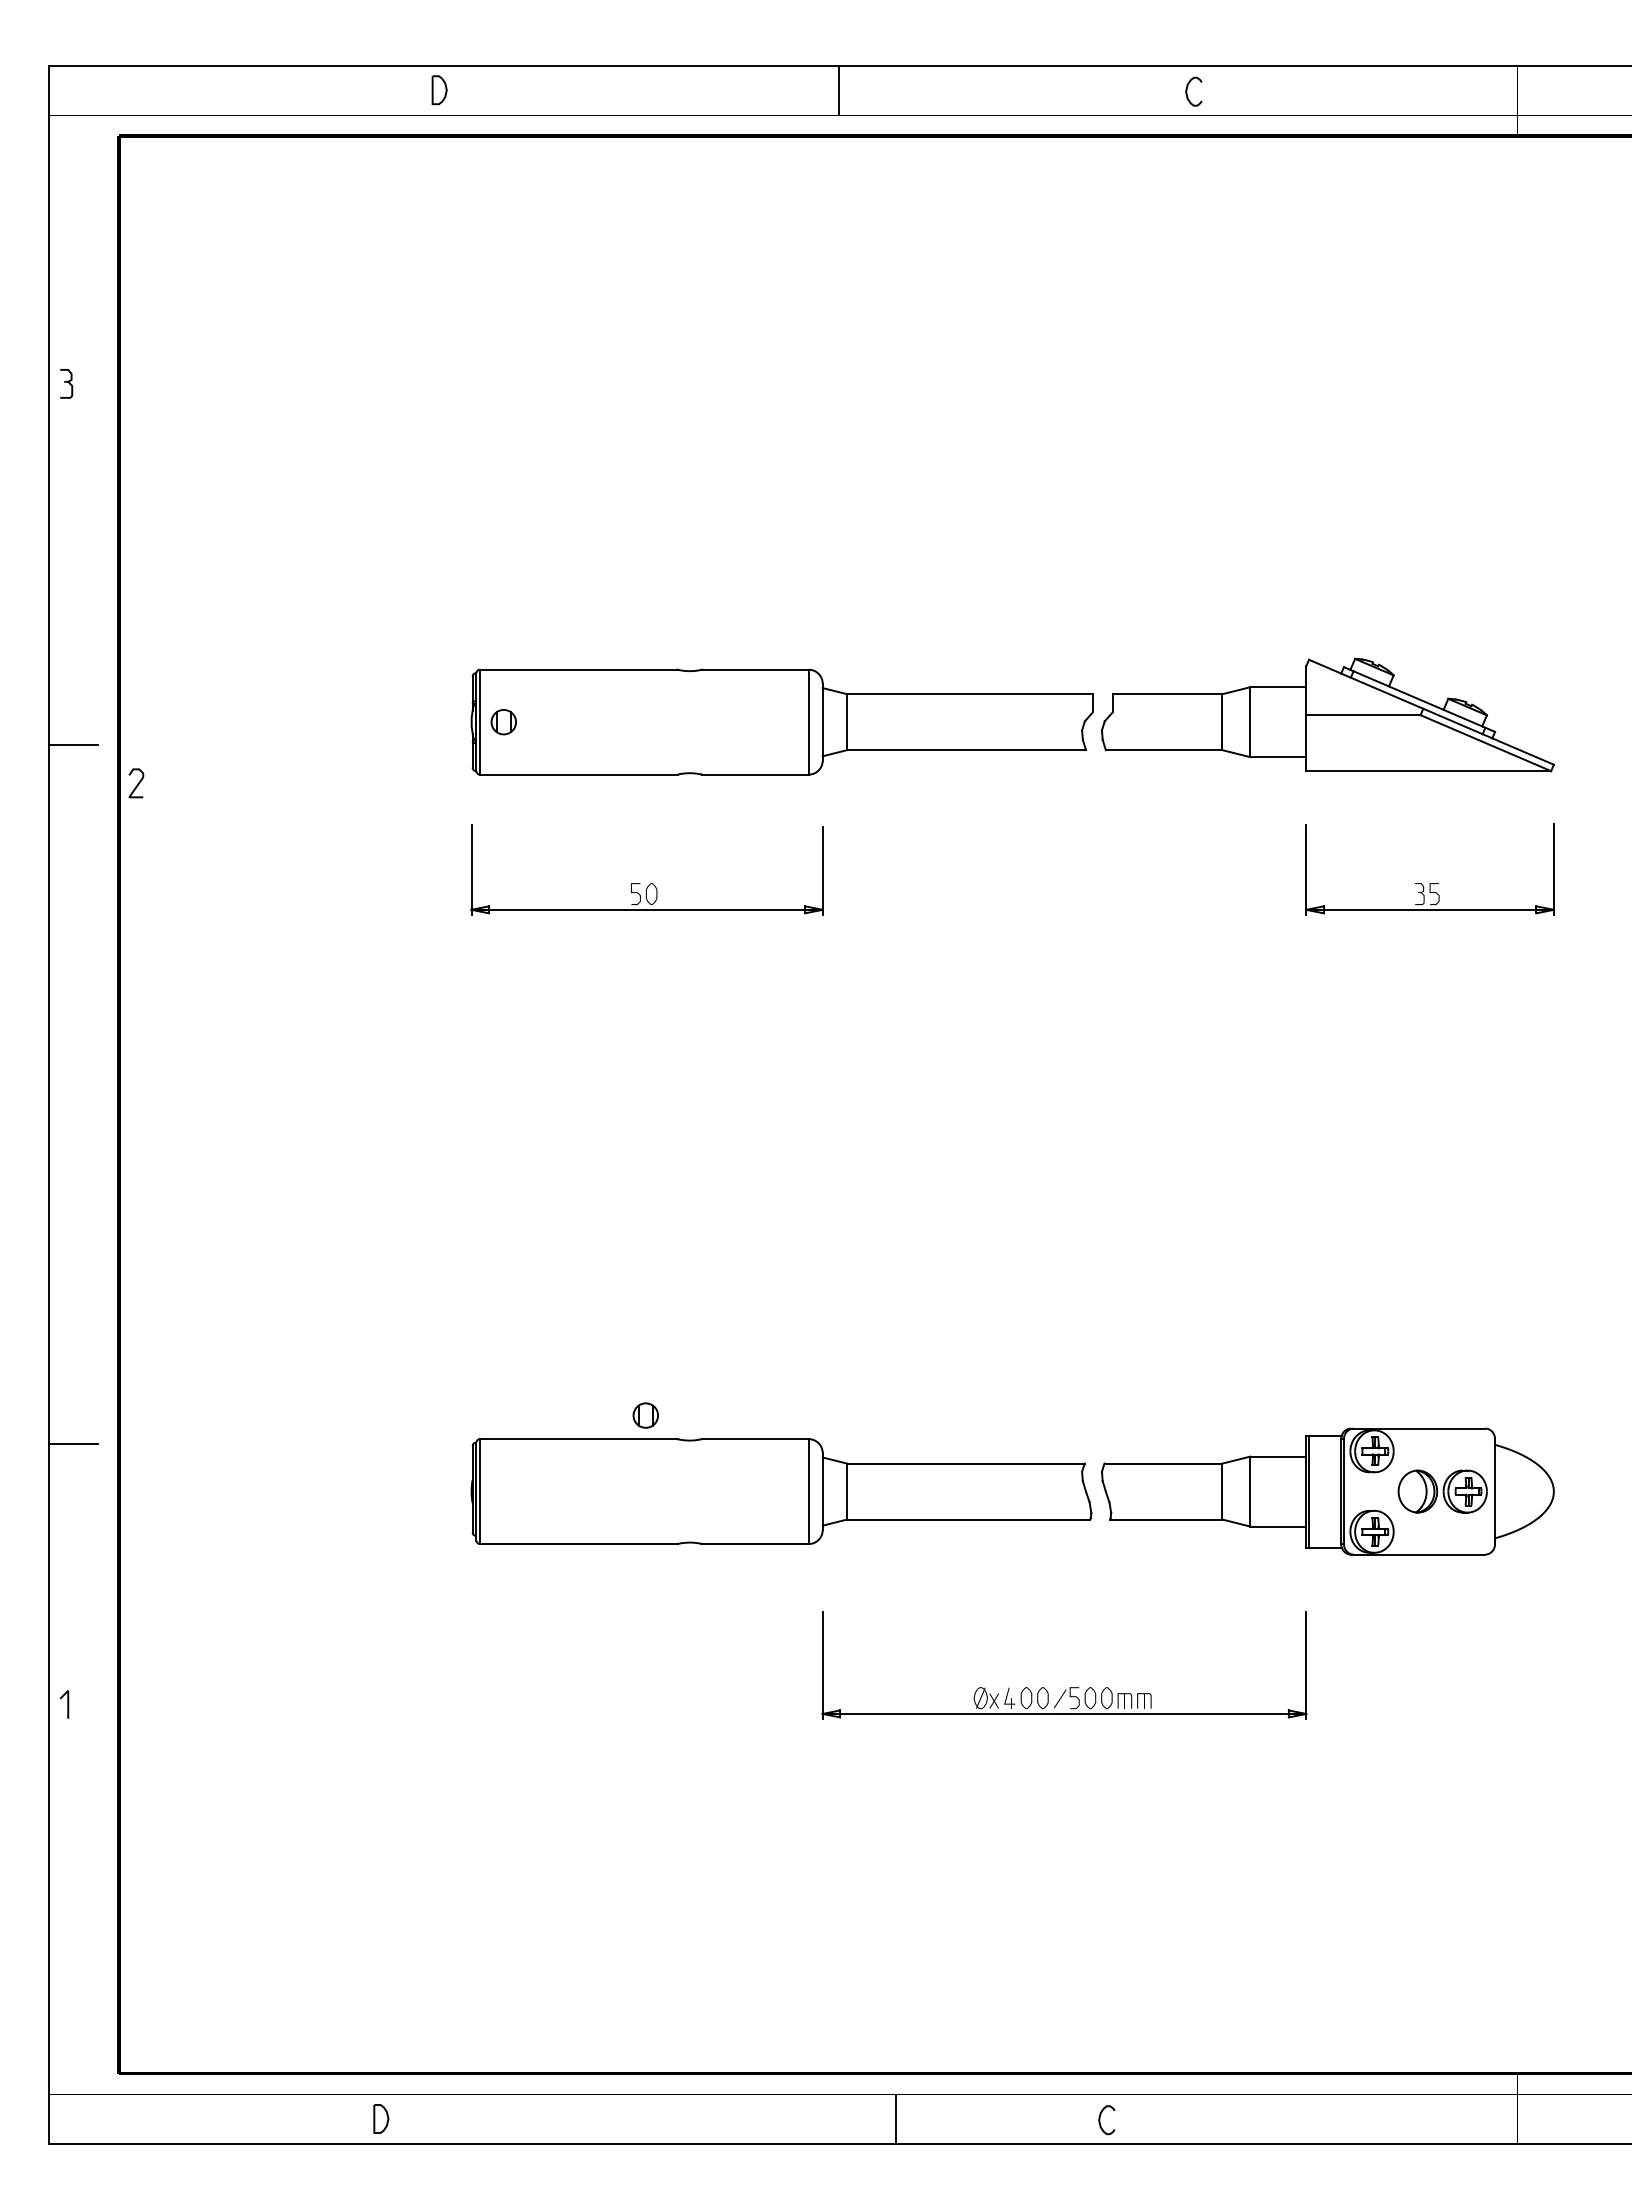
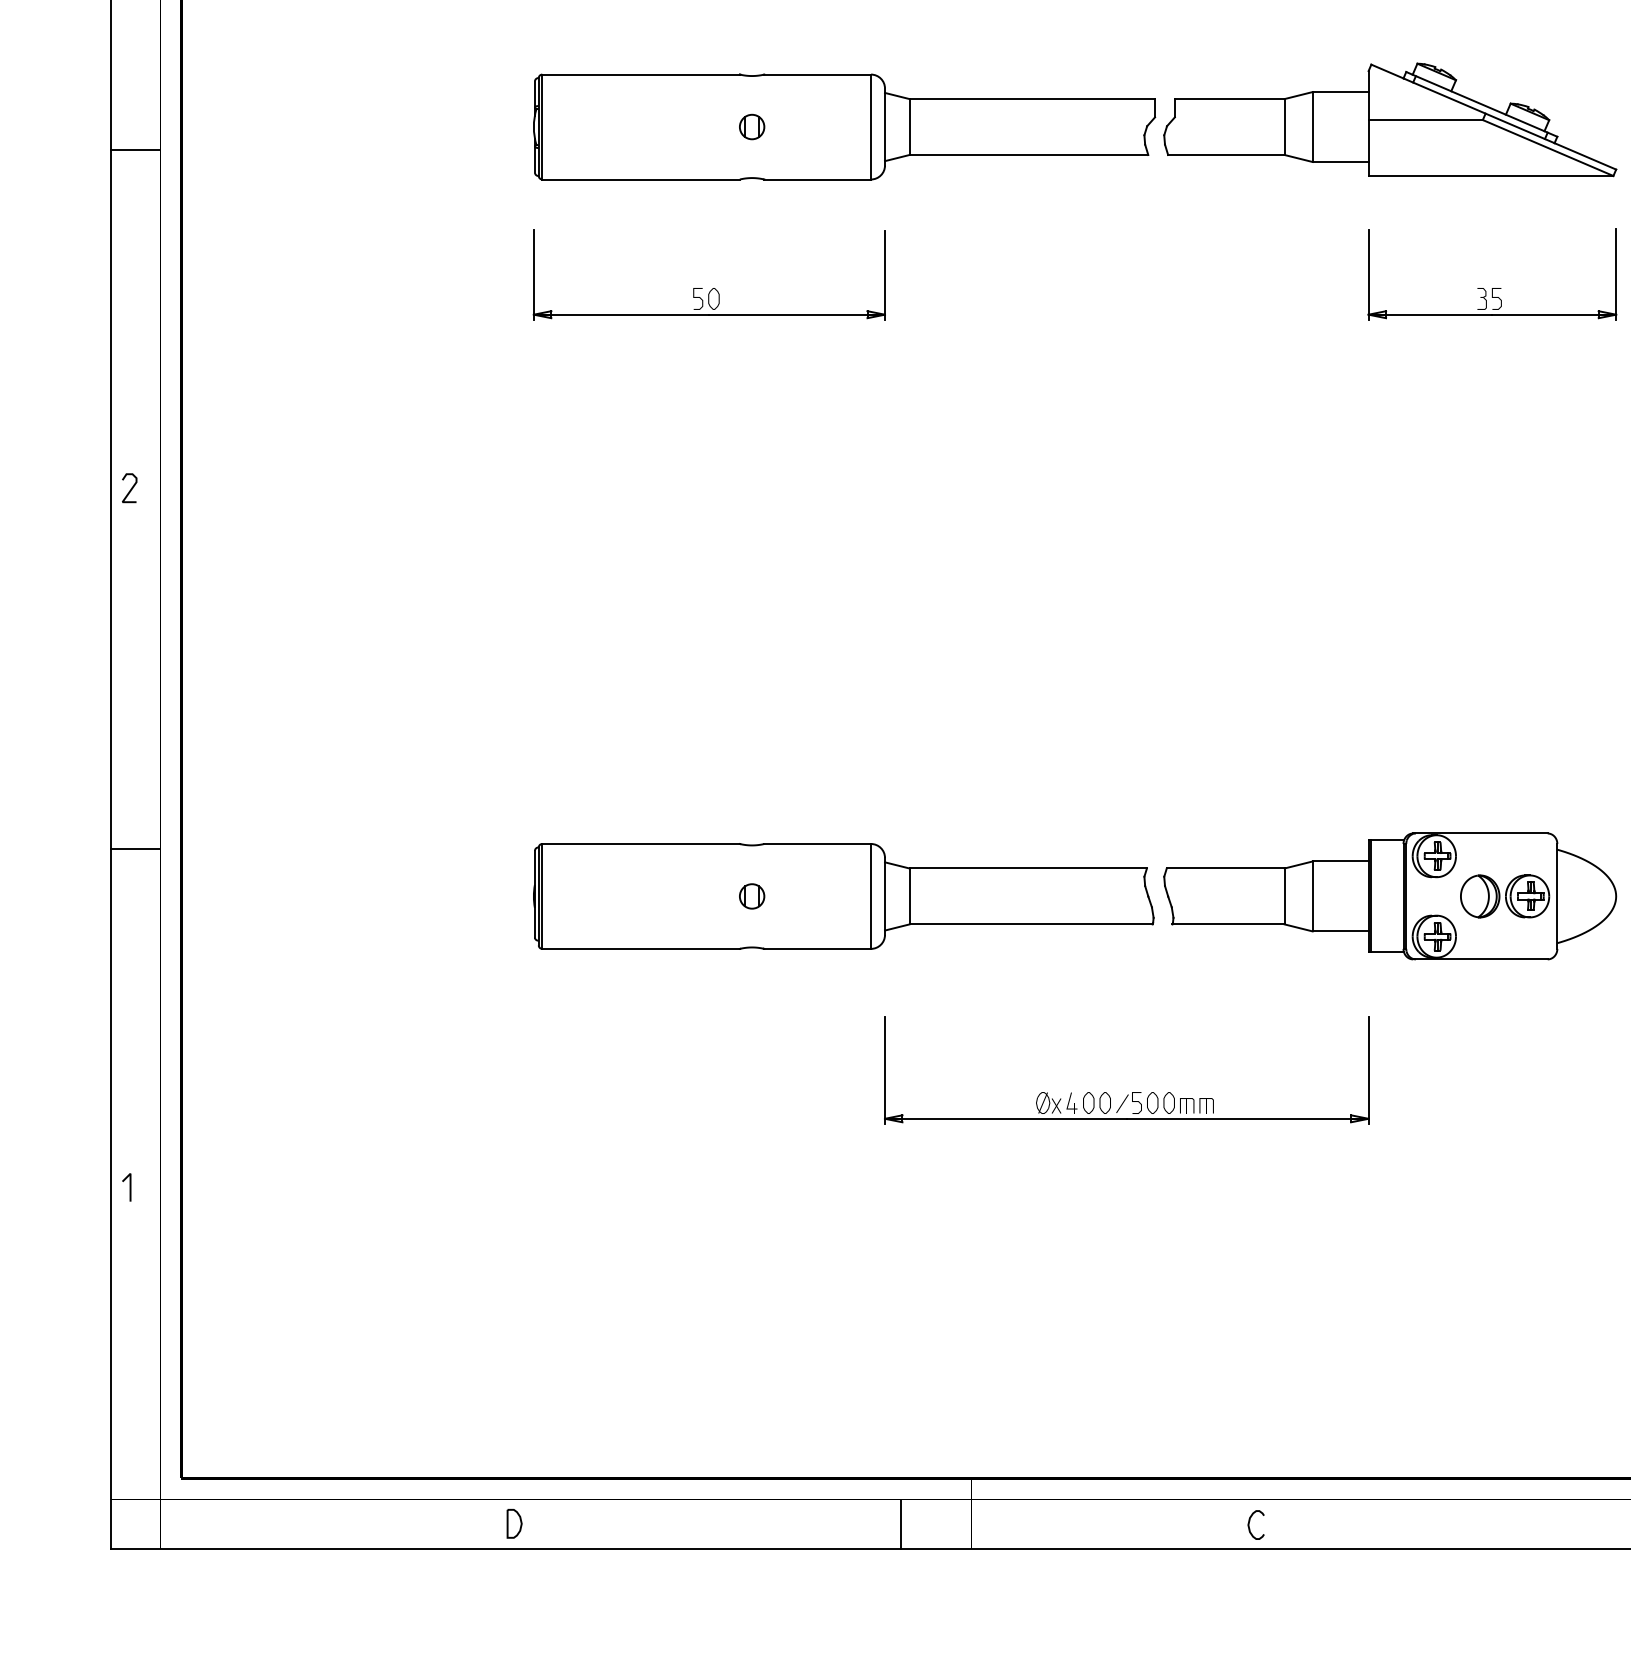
part: (503, 722) -> (751, 127), moved
curve: (137, 783) -> (130, 488), moved
part: (645, 1415) -> (751, 896), moved
line: (67, 1704) -> (129, 1187), moved
part: (381, 2118) -> (514, 1523), moved
line: (896, 2118) -> (901, 1523), moved
curve: (1100, 2120) -> (1249, 1525), moved

